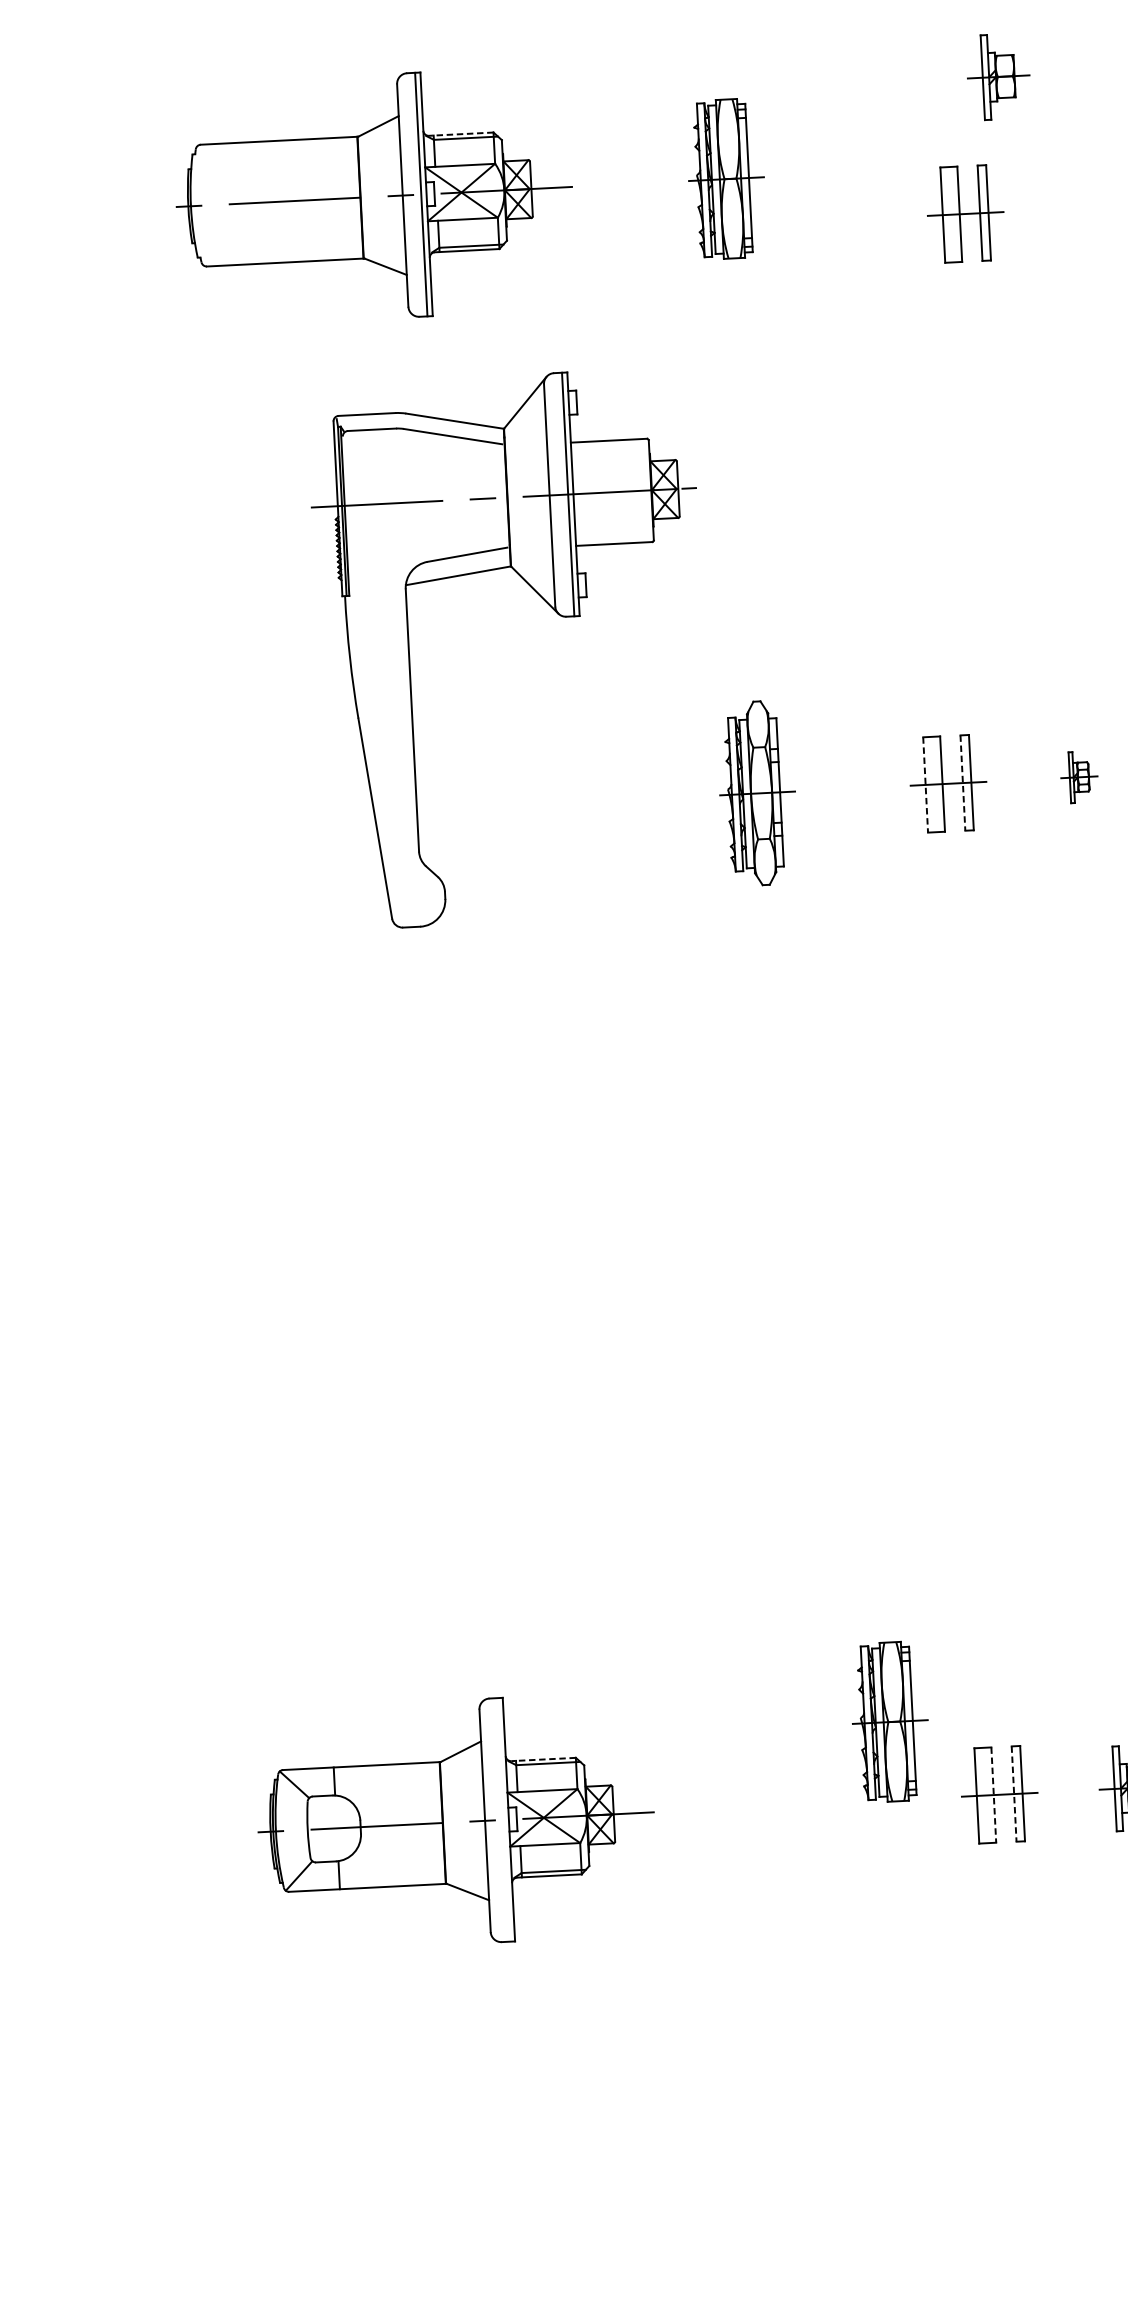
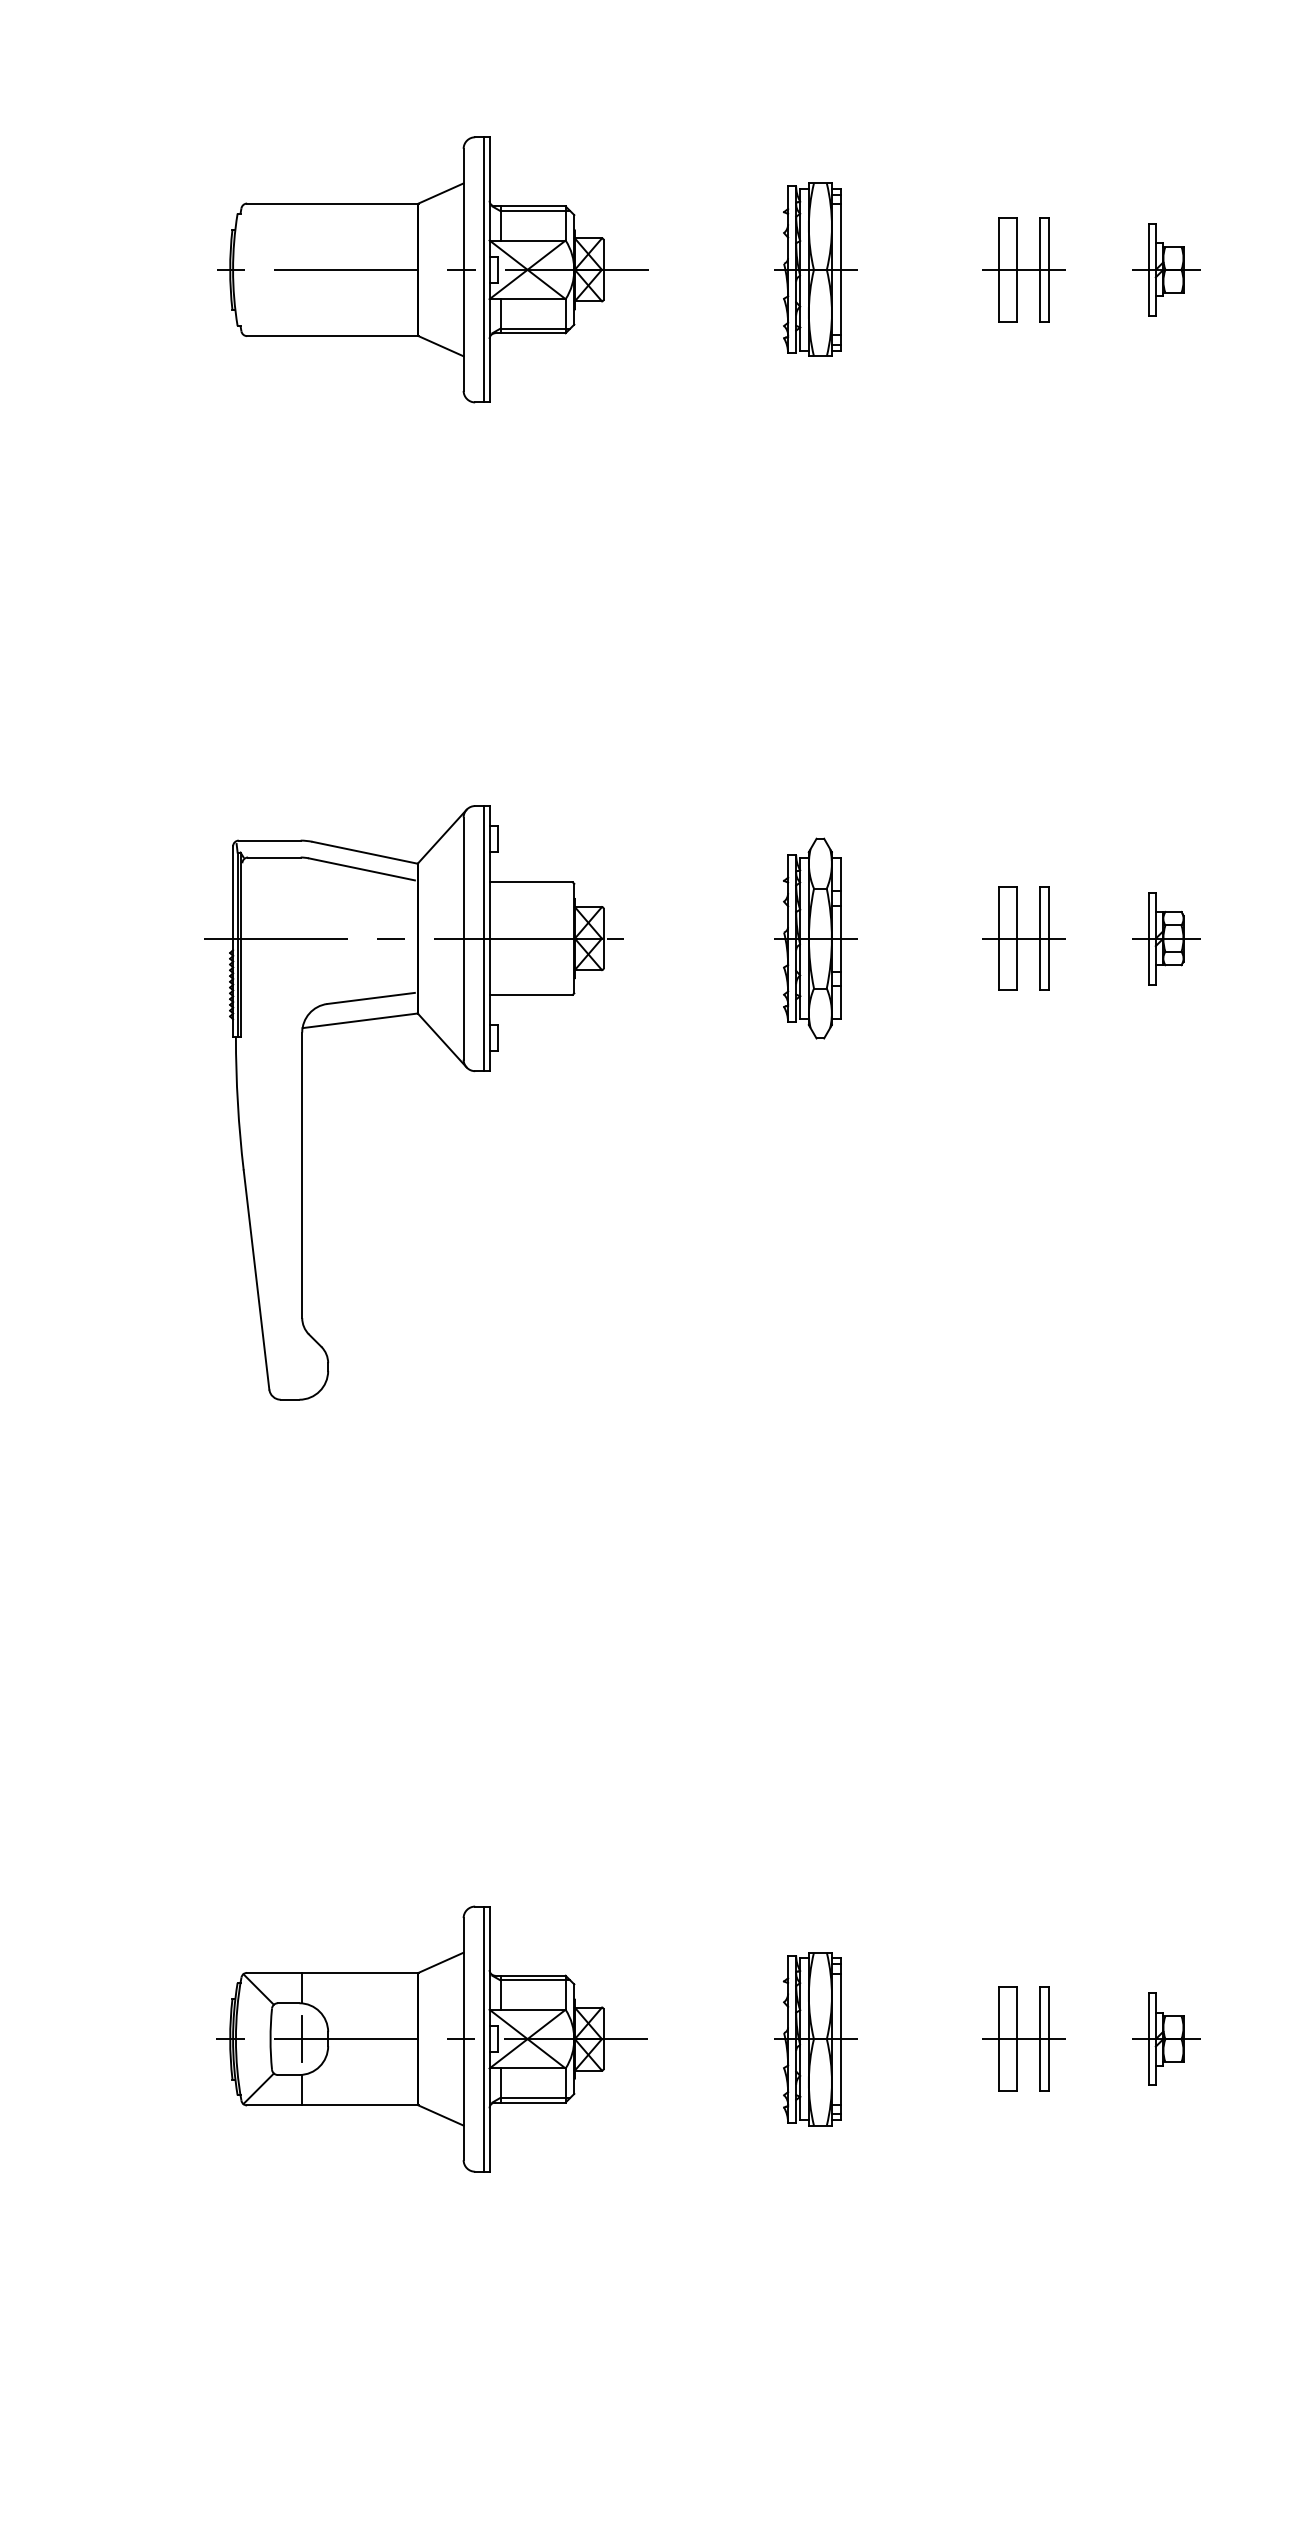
part: (998, 76) -> (1166, 269), moved
line: (461, 134) -> (530, 206), dashed -> solid
part: (965, 213) -> (1023, 269), moved
part: (552, 609) -> (460, 1062), moved
part: (1079, 777) -> (1166, 938), size x1.67
line: (962, 782) -> (1039, 938), dashed -> solid
line: (925, 784) -> (998, 938), dashed -> solid
part: (889, 1722) -> (815, 2039), moved
line: (543, 1759) -> (530, 1975), dashed -> solid
line: (1014, 1794) -> (1039, 2039), dashed -> solid
line: (993, 1795) -> (1017, 2039), dashed -> solid
line: (503, 1819) -> (483, 2038), added
line: (337, 1828) -> (302, 2039), added

